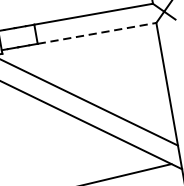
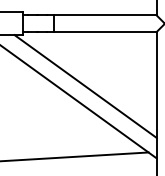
line: (97, 33) -> (105, 32), dashed -> solid

